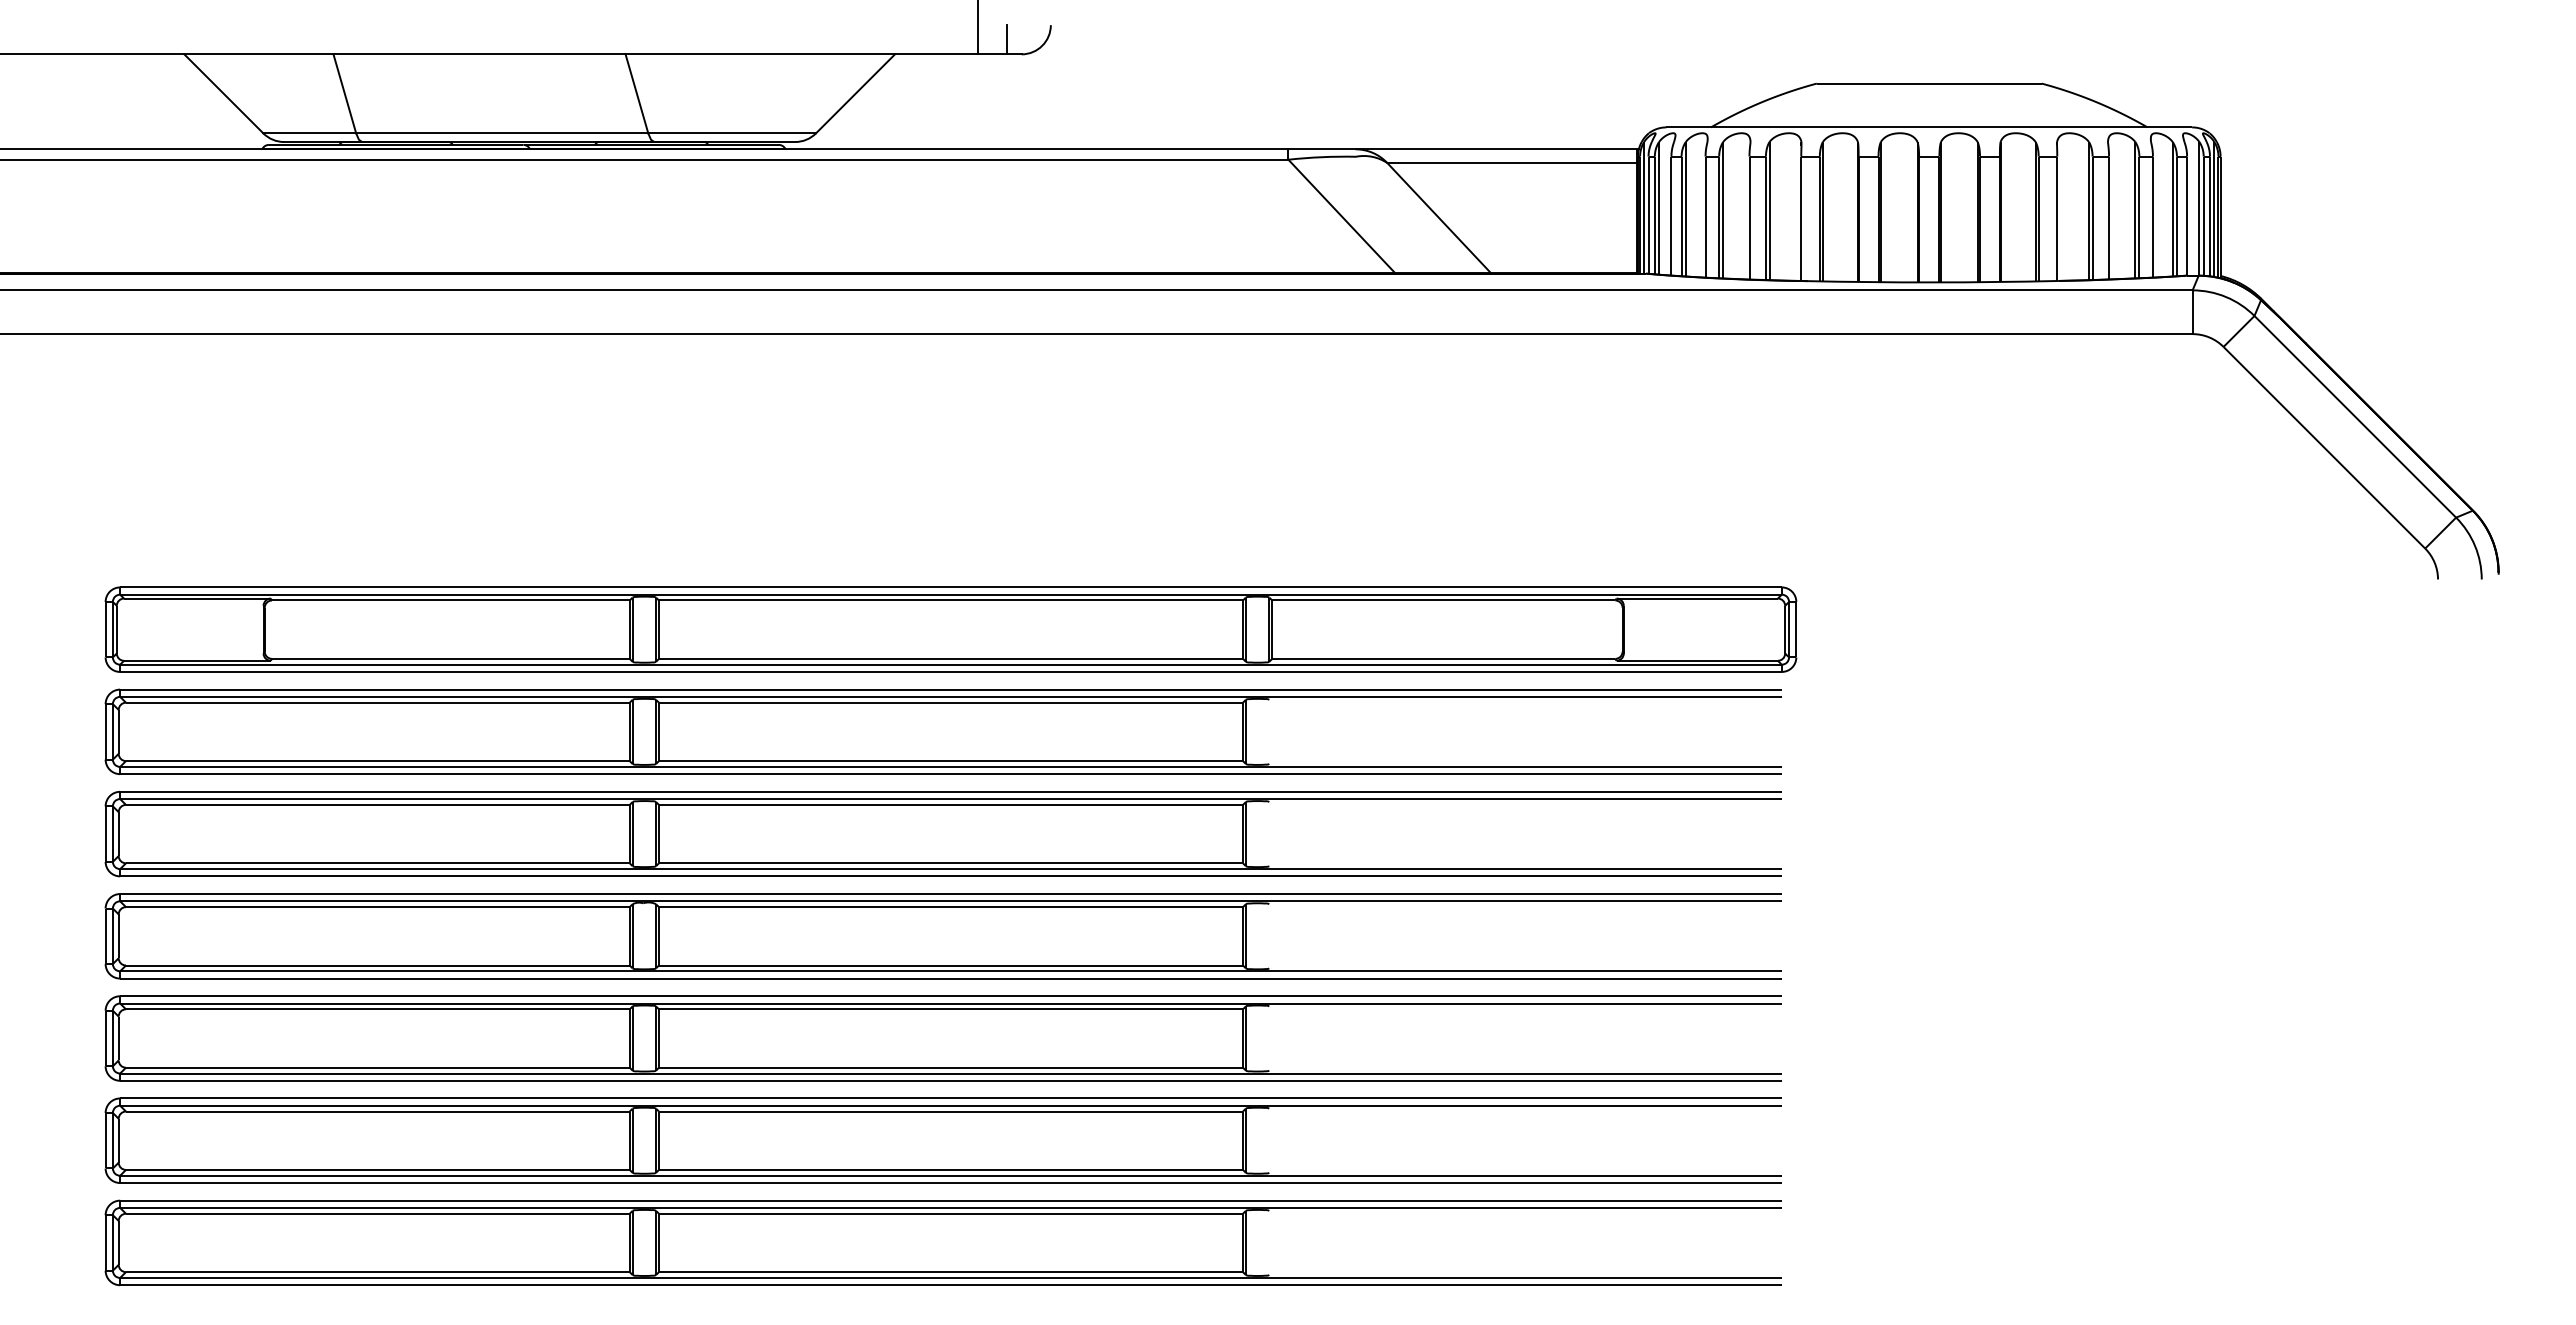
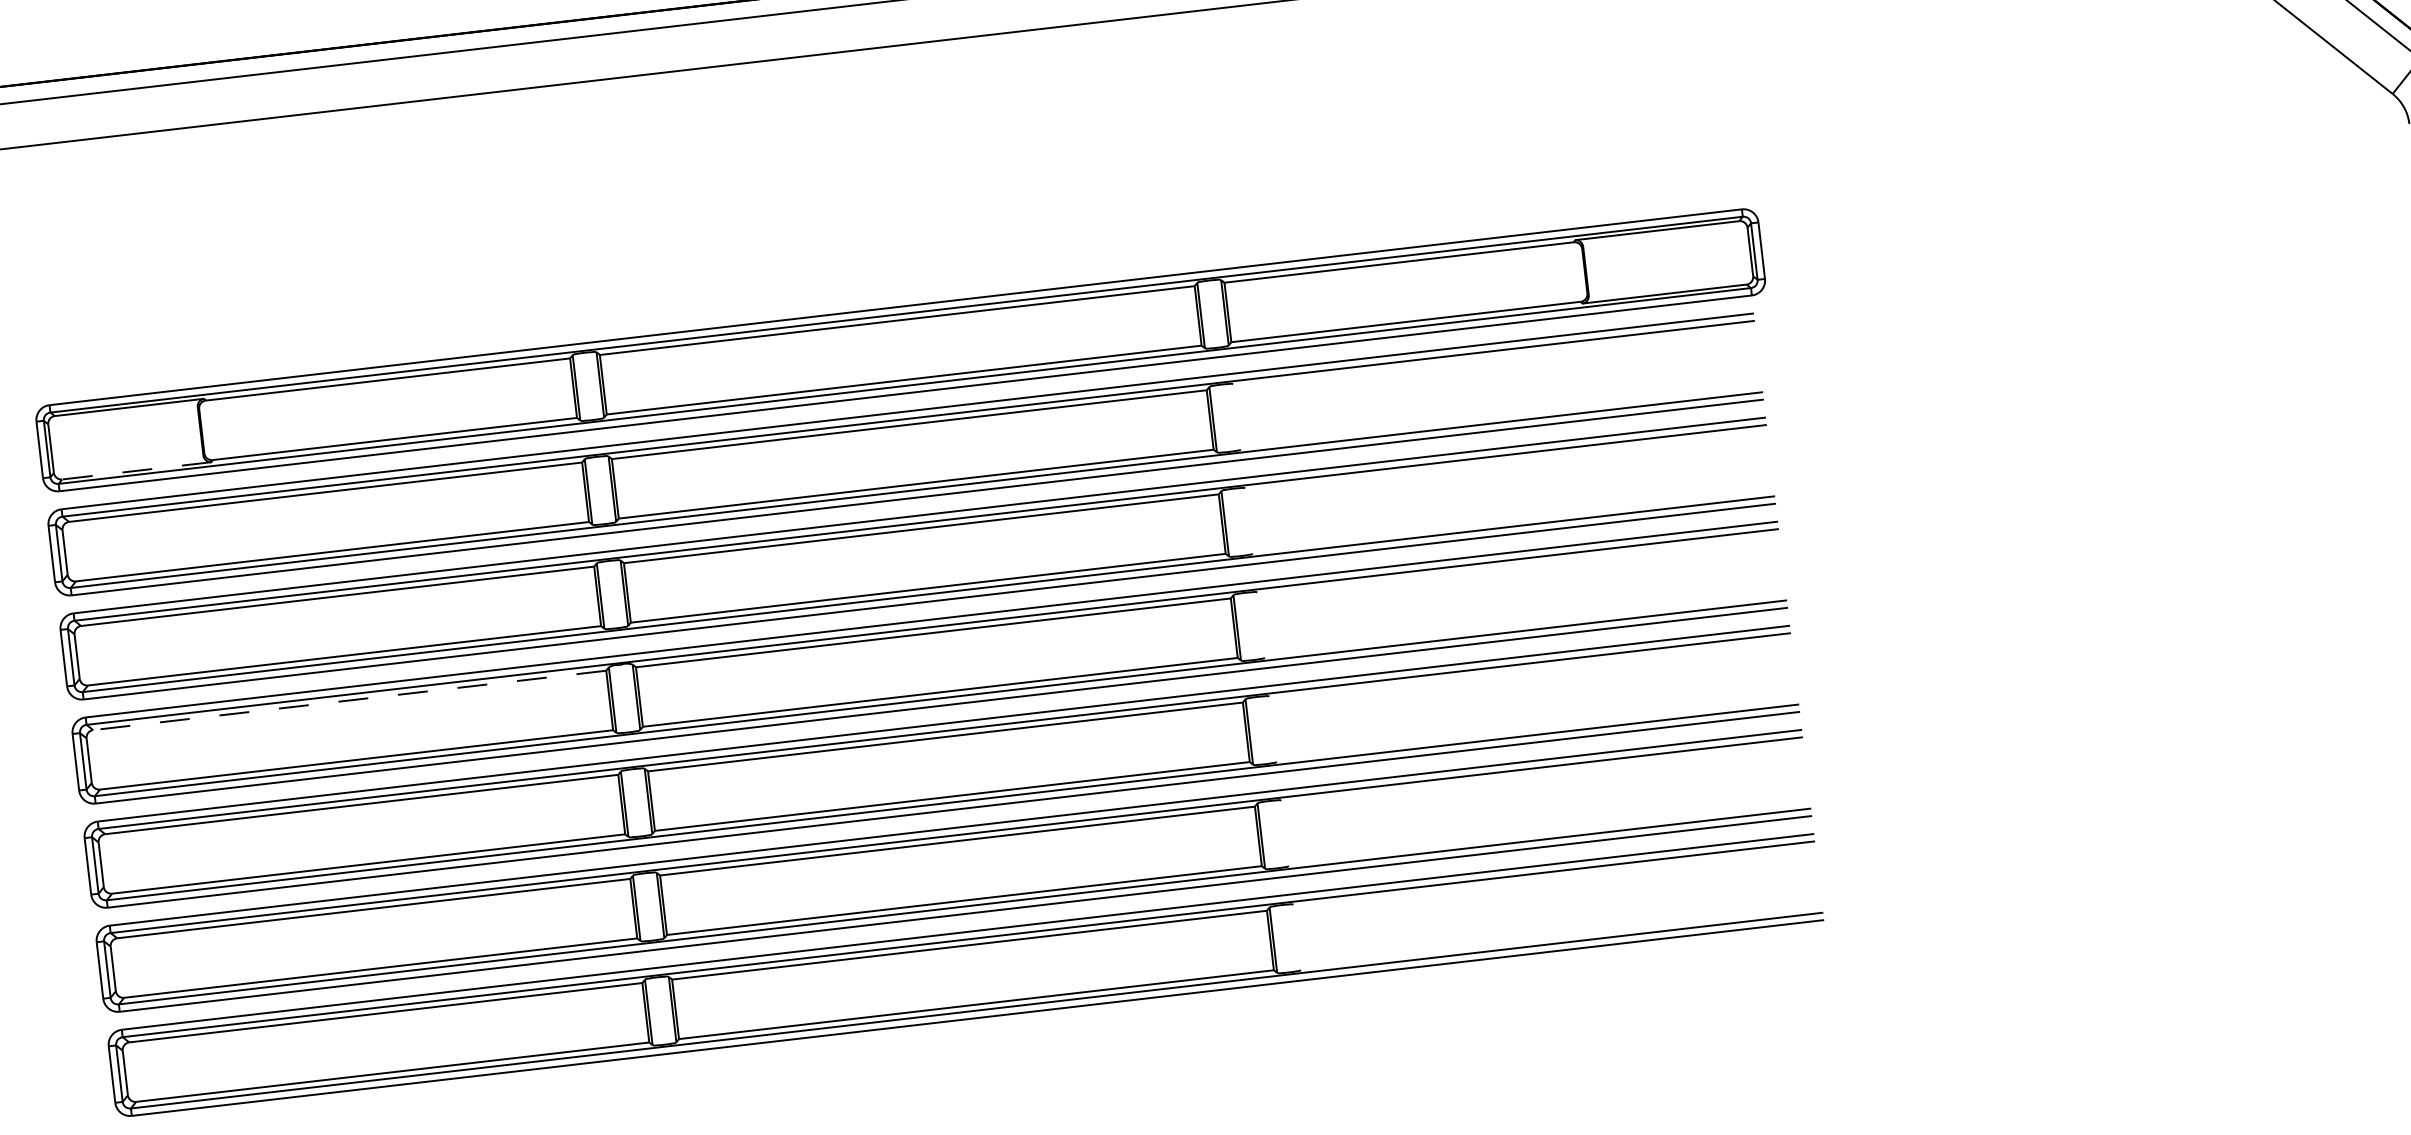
line: (196, 660) -> (135, 470), solid -> dashed
line: (377, 907) -> (349, 700), solid -> dashed

